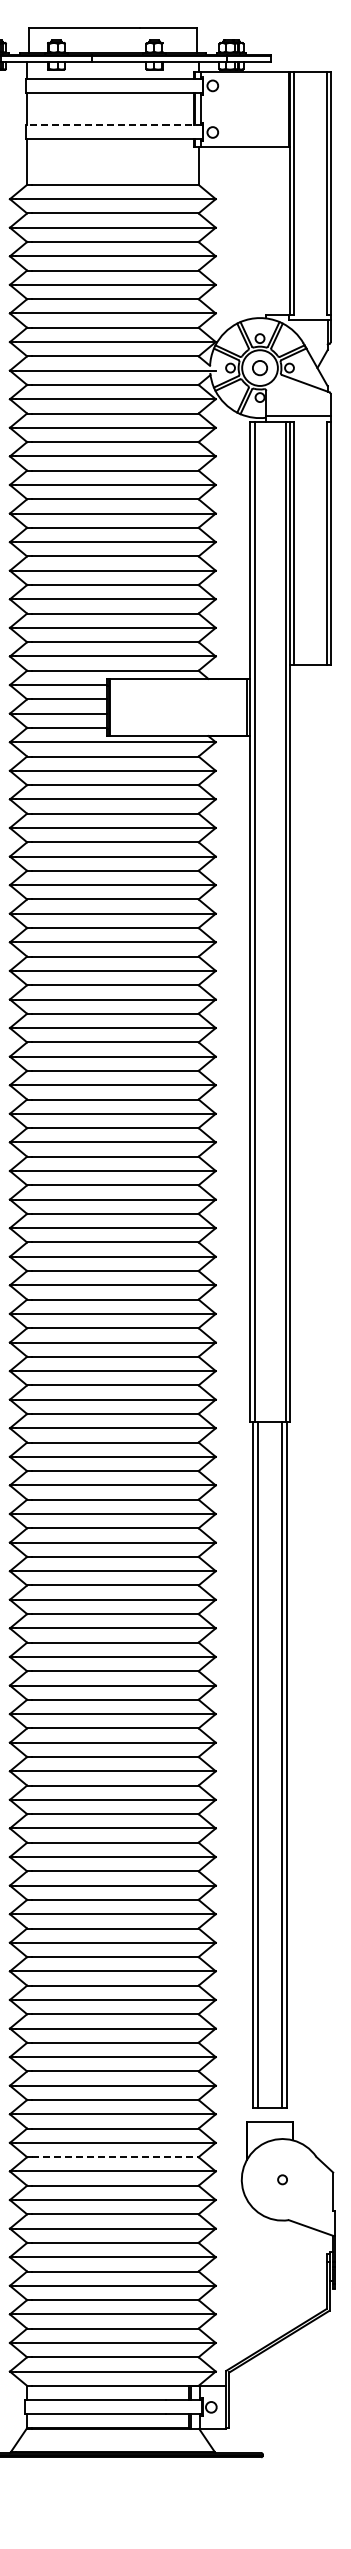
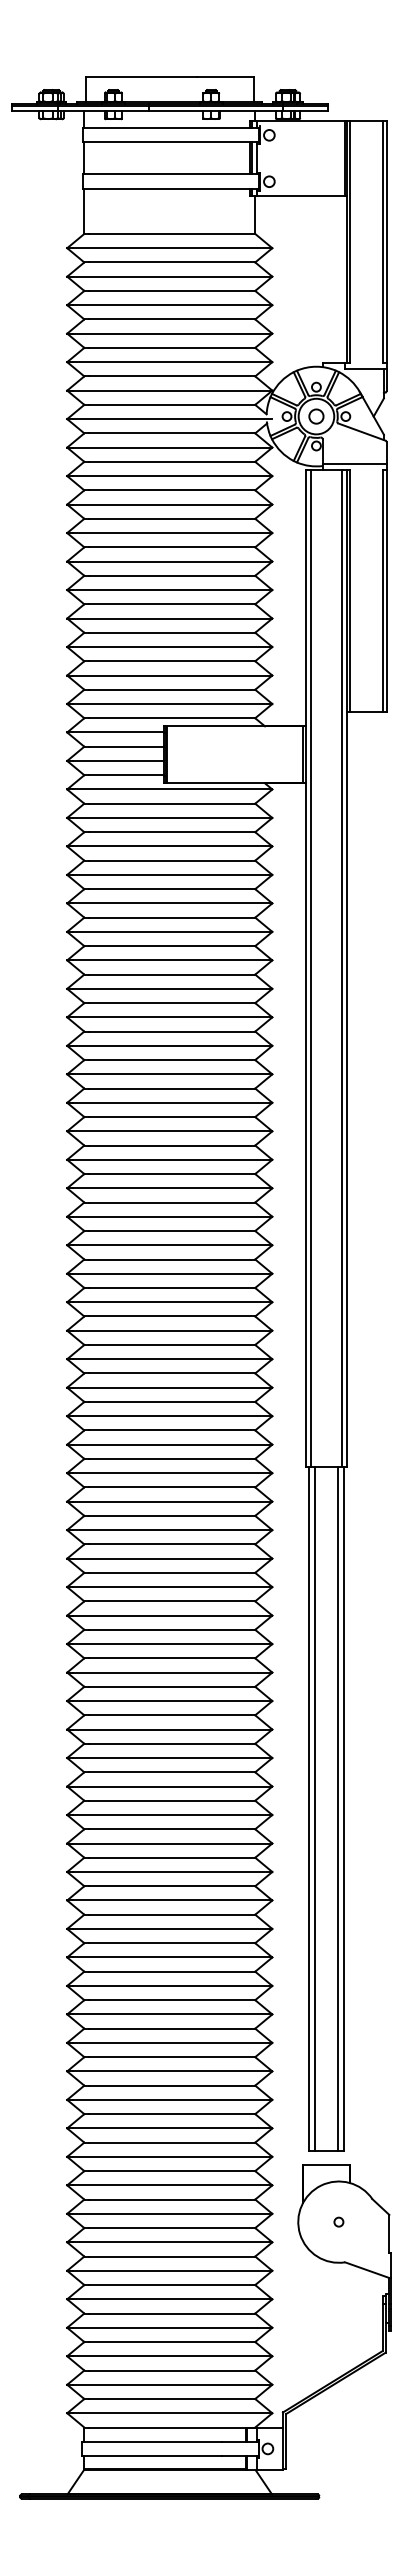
line: (113, 125) -> (170, 174), dashed -> solid
line: (115, 2157) -> (172, 2199), dashed -> solid

